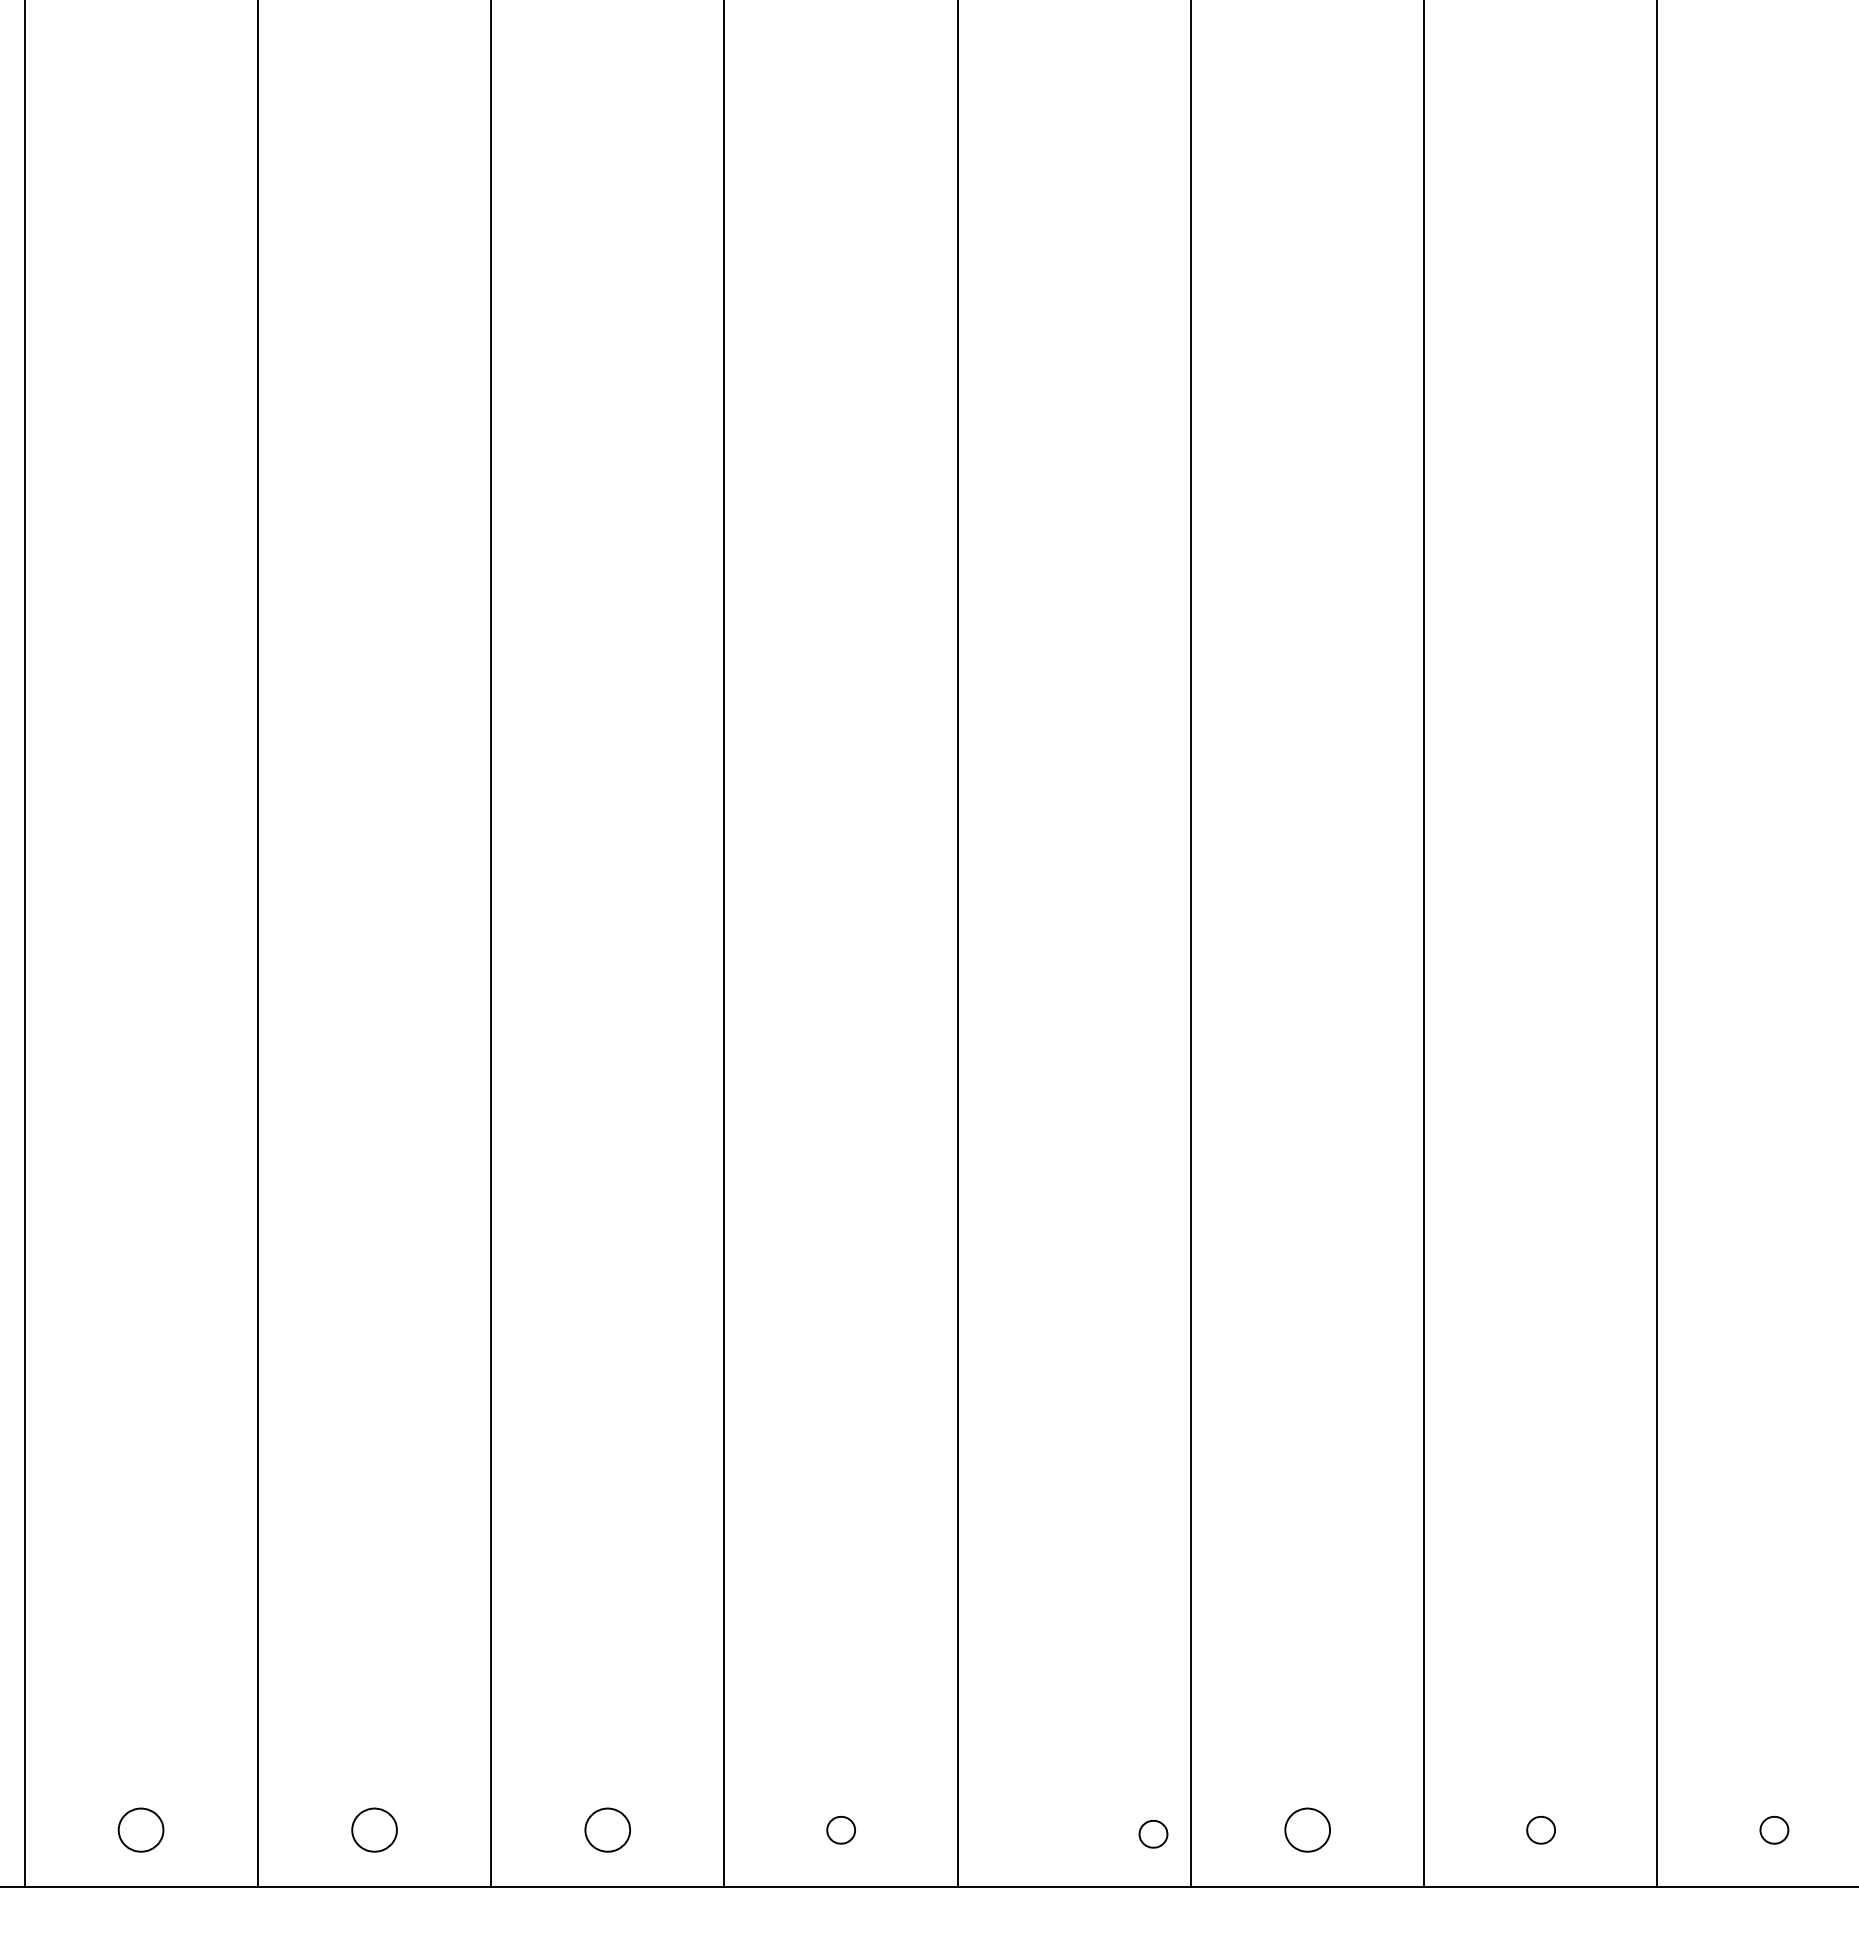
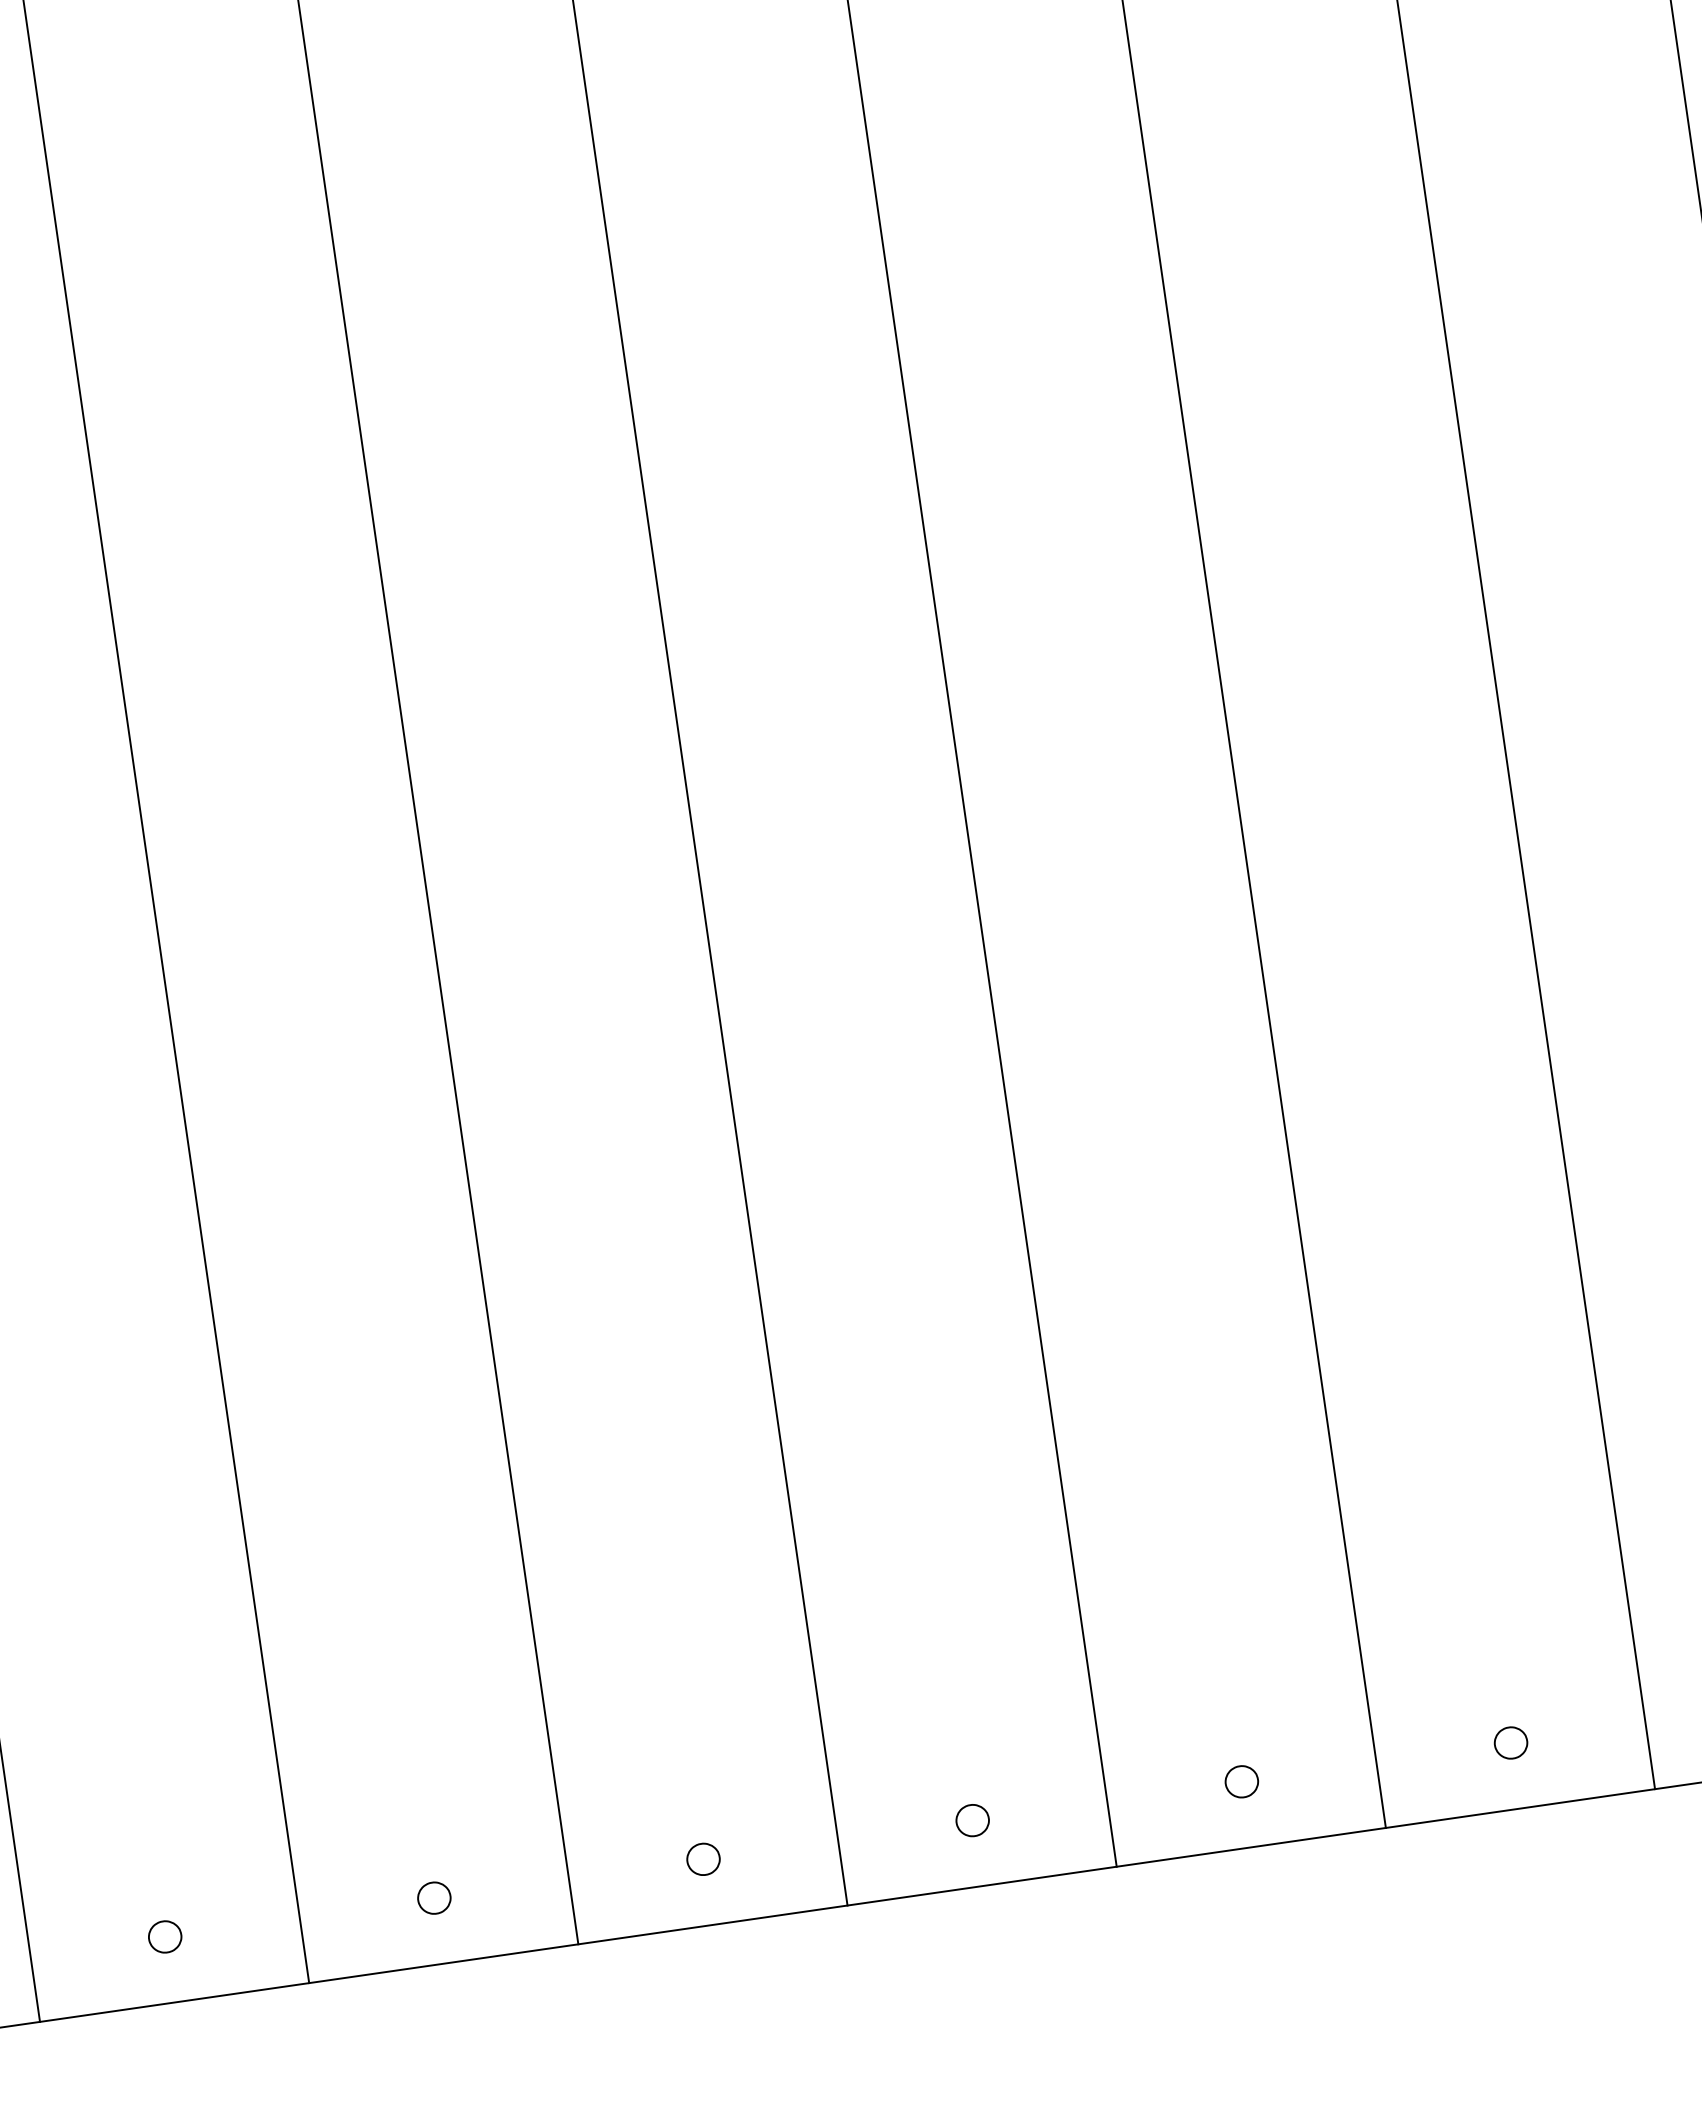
part: (141, 1830) -> (165, 1937), size x0.62
part: (374, 1830) -> (434, 1898), size x0.62
part: (607, 1830) -> (703, 1859), size x0.62
part: (1307, 1830) -> (1510, 1743), size x0.62
part: (1153, 1834) -> (1241, 1782), moved

